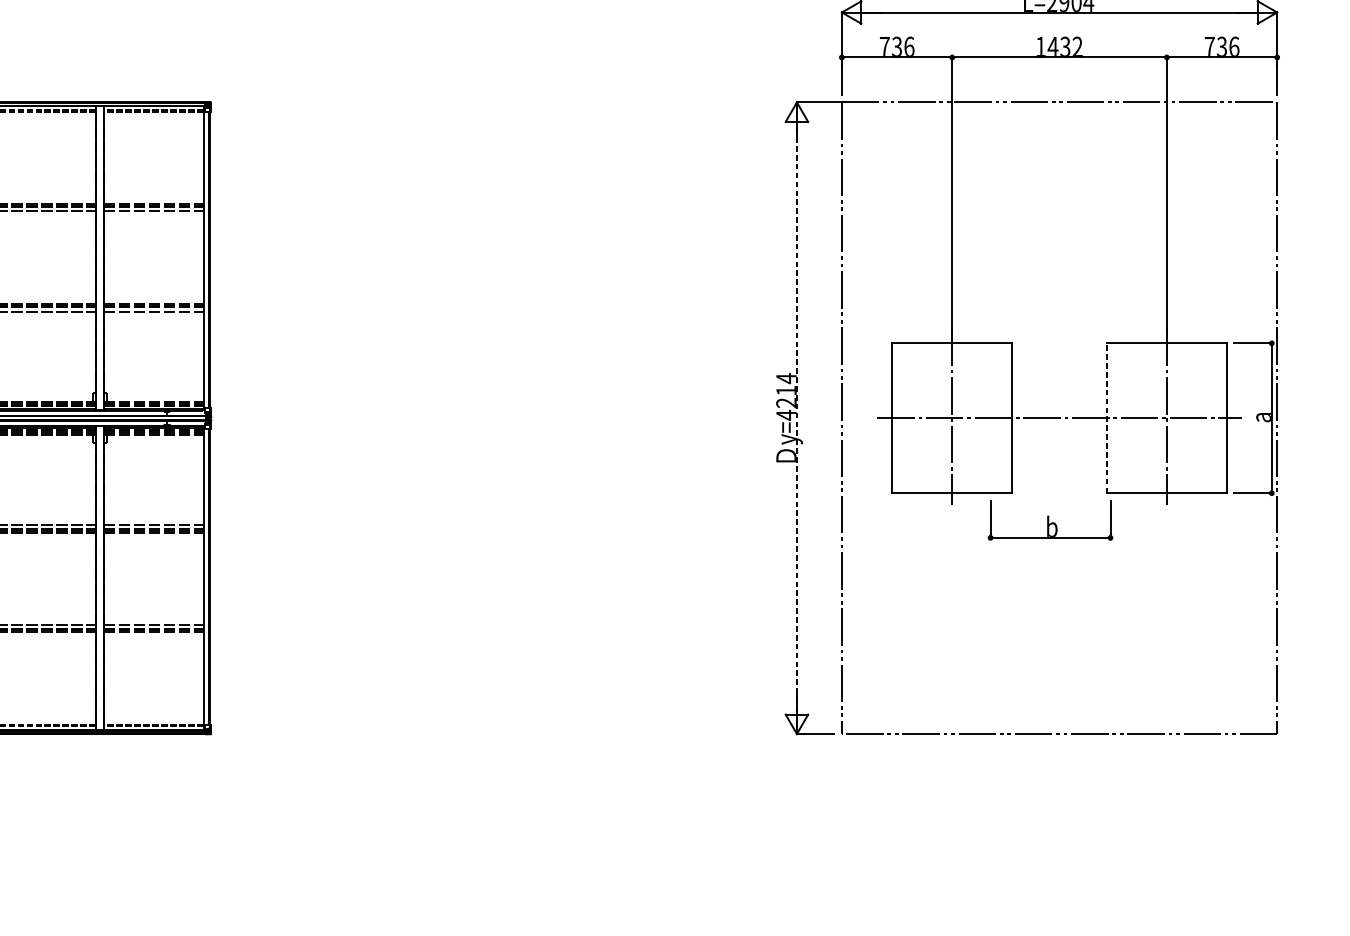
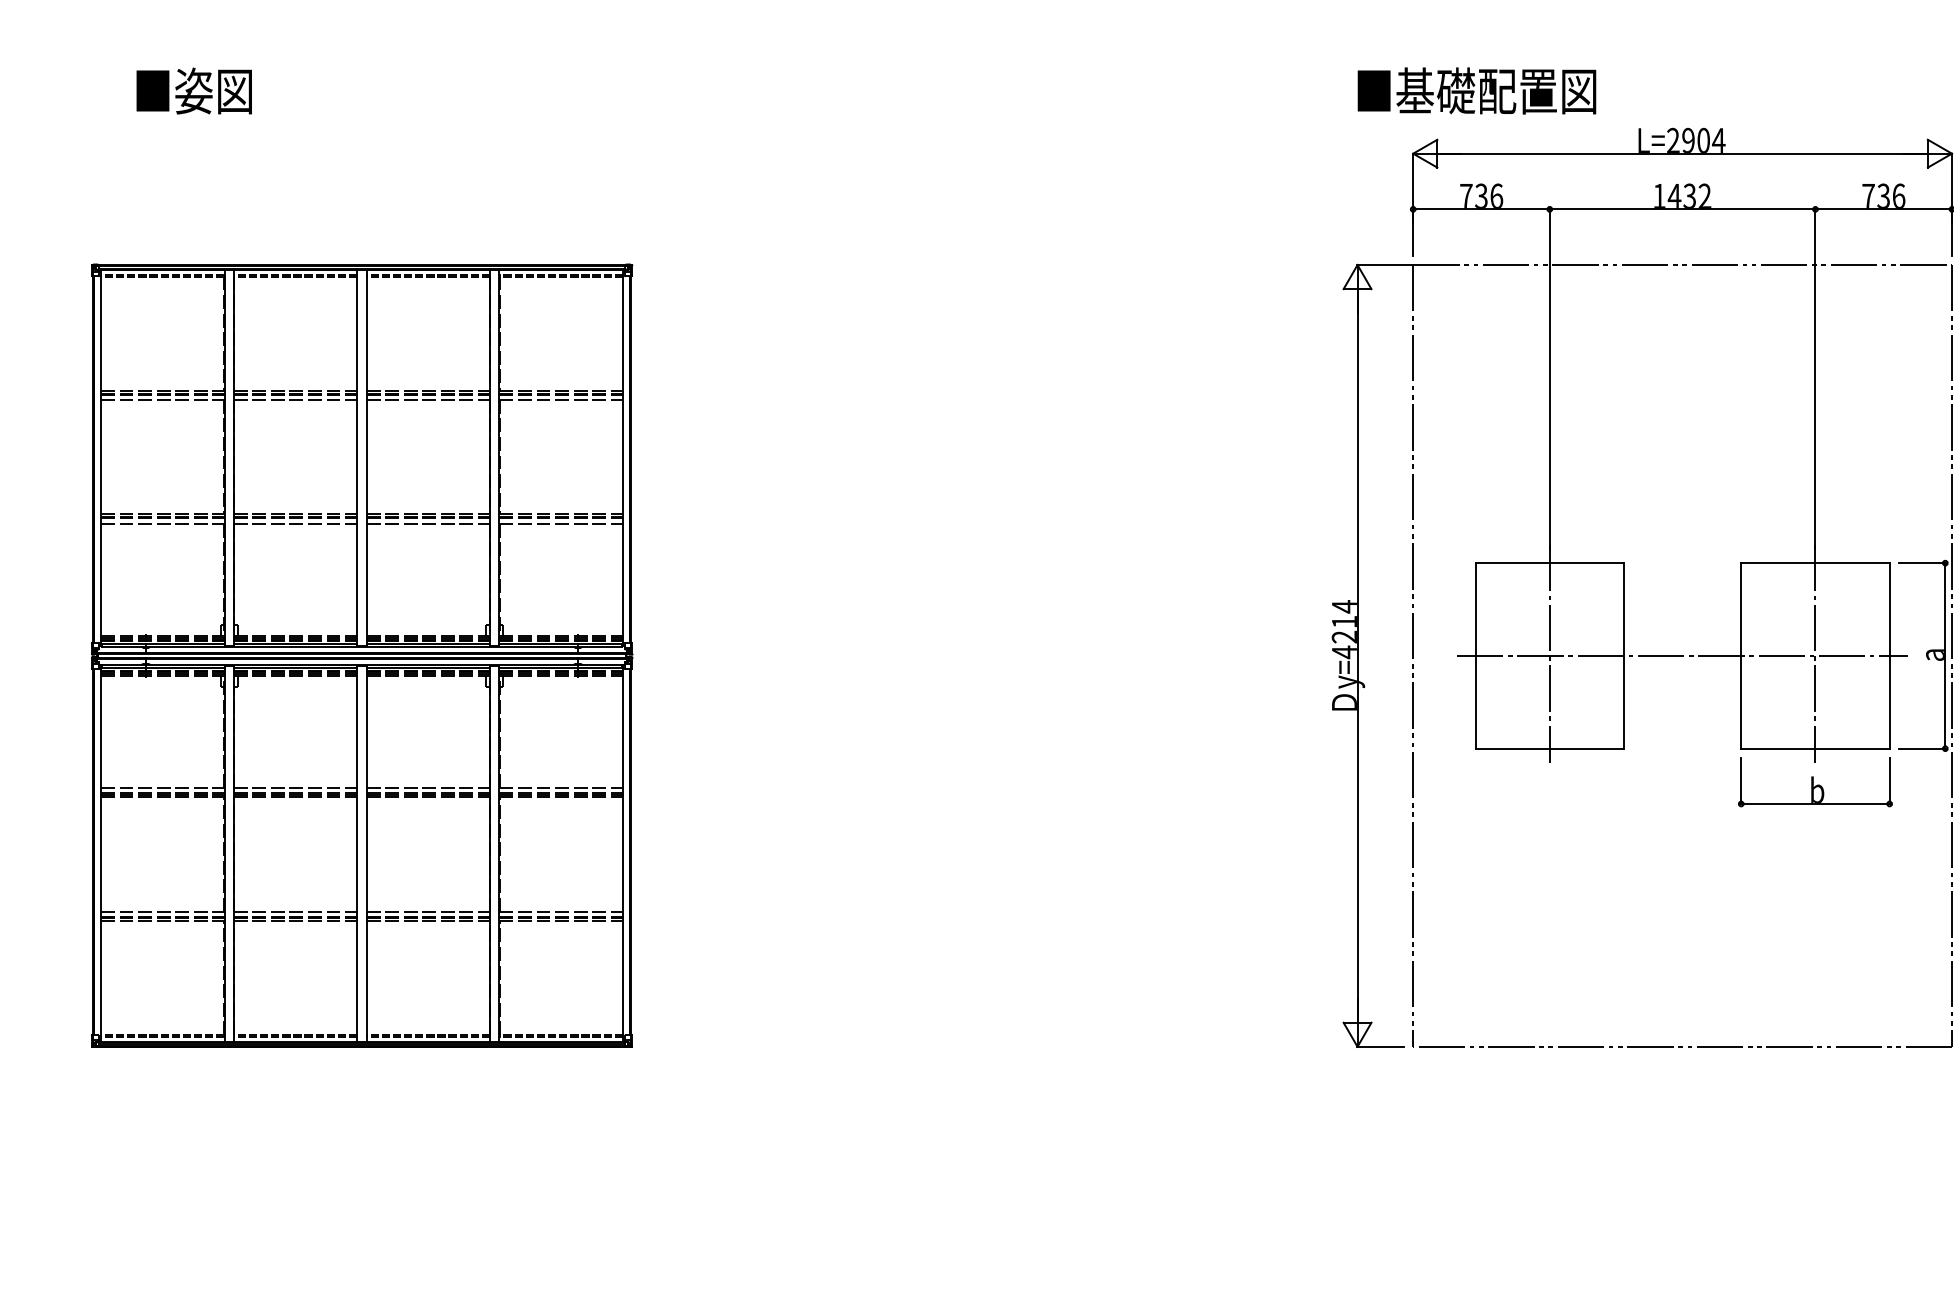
line: (796, 417) -> (1357, 655), dashed -> solid
line: (1107, 417) -> (1741, 655), dashed -> solid
part: (1050, 520) -> (1815, 782), moved

